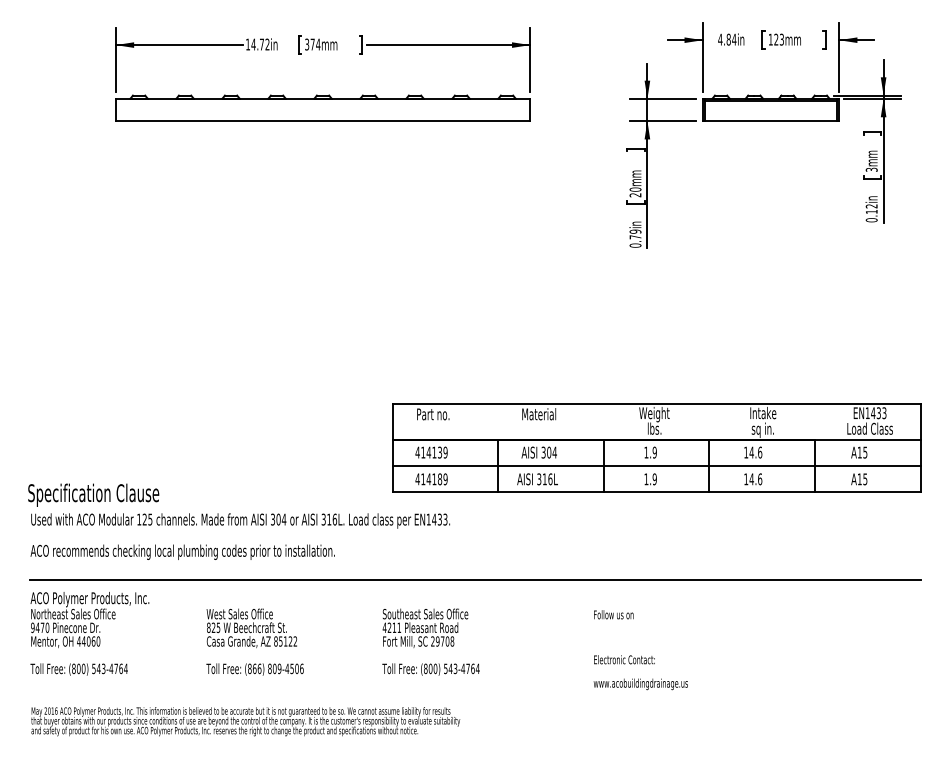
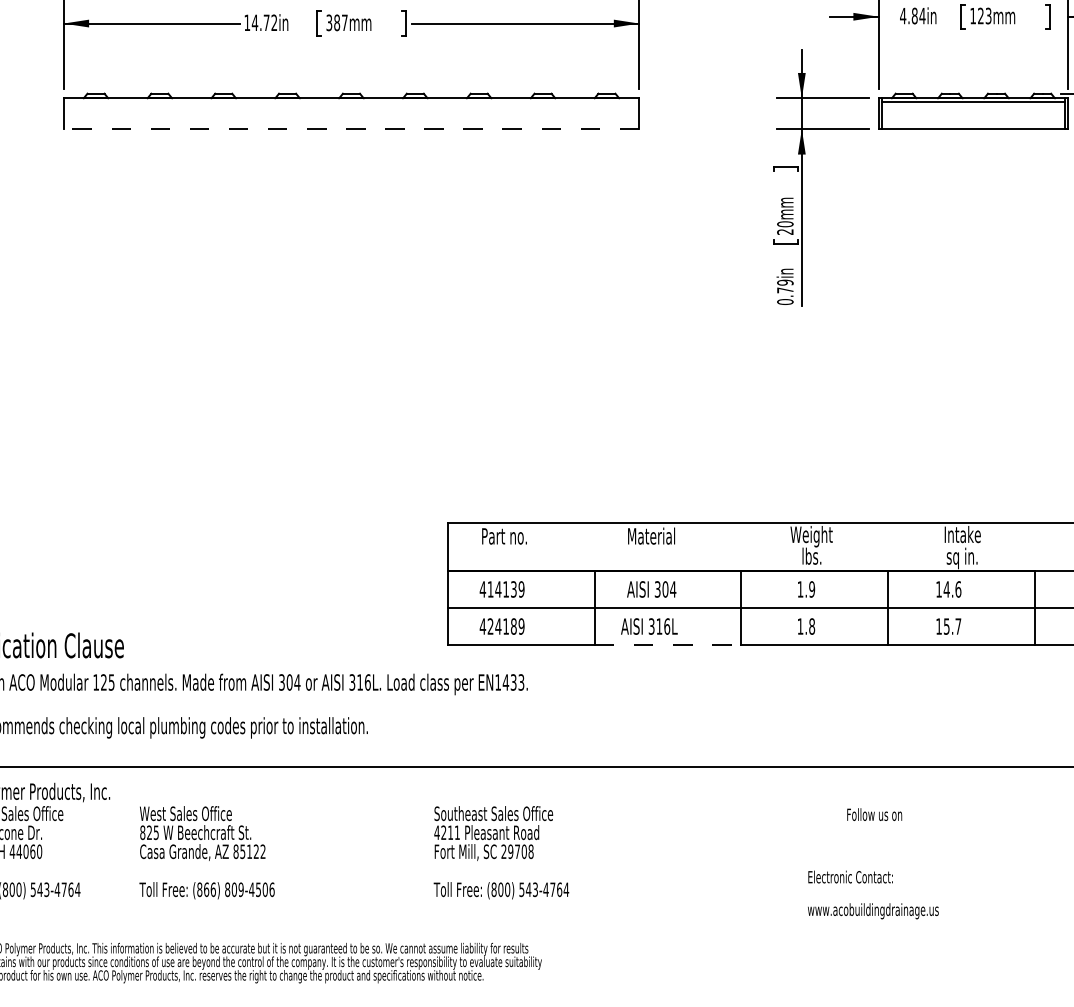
text: (315, 44) -> (340, 22), 374mm -> 387mm
line: (322, 121) -> (350, 129), solid -> dashed
text: (423, 478) -> (490, 625), 414189 -> 424189
text: (654, 479) -> (811, 626), 1.9 -> 1.8
text: (755, 479) -> (951, 626), 14.6 -> 15.7
line: (551, 492) -> (668, 644), solid -> dashed
text: (613, 614) -> (874, 814), moved
text: (254, 641) -> (206, 851), moved
text: (640, 672) -> (872, 894), moved

